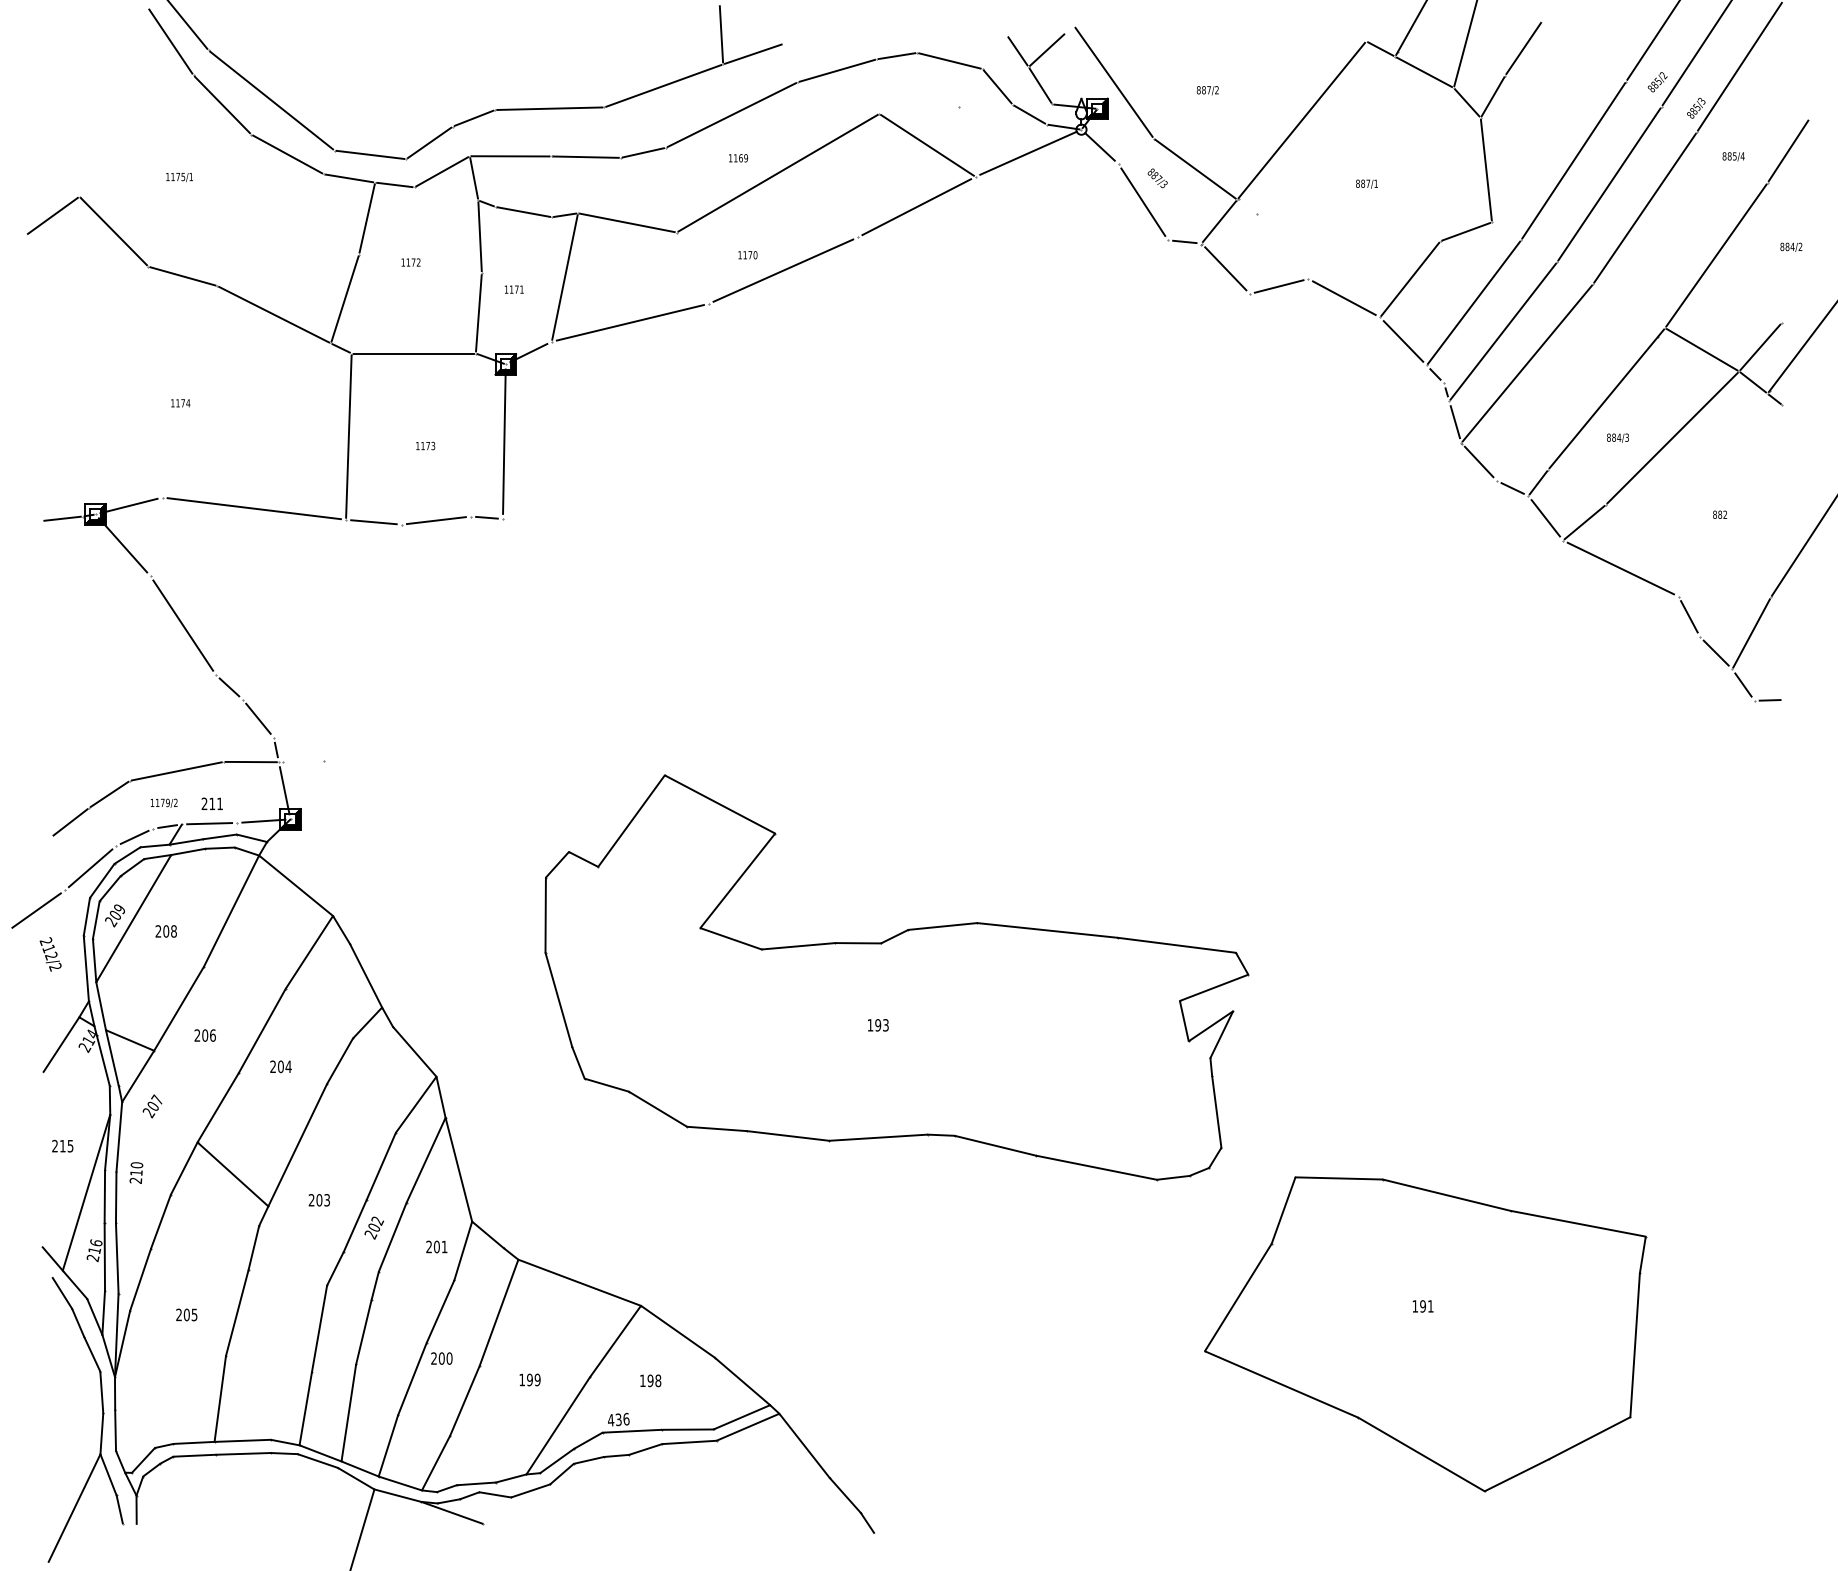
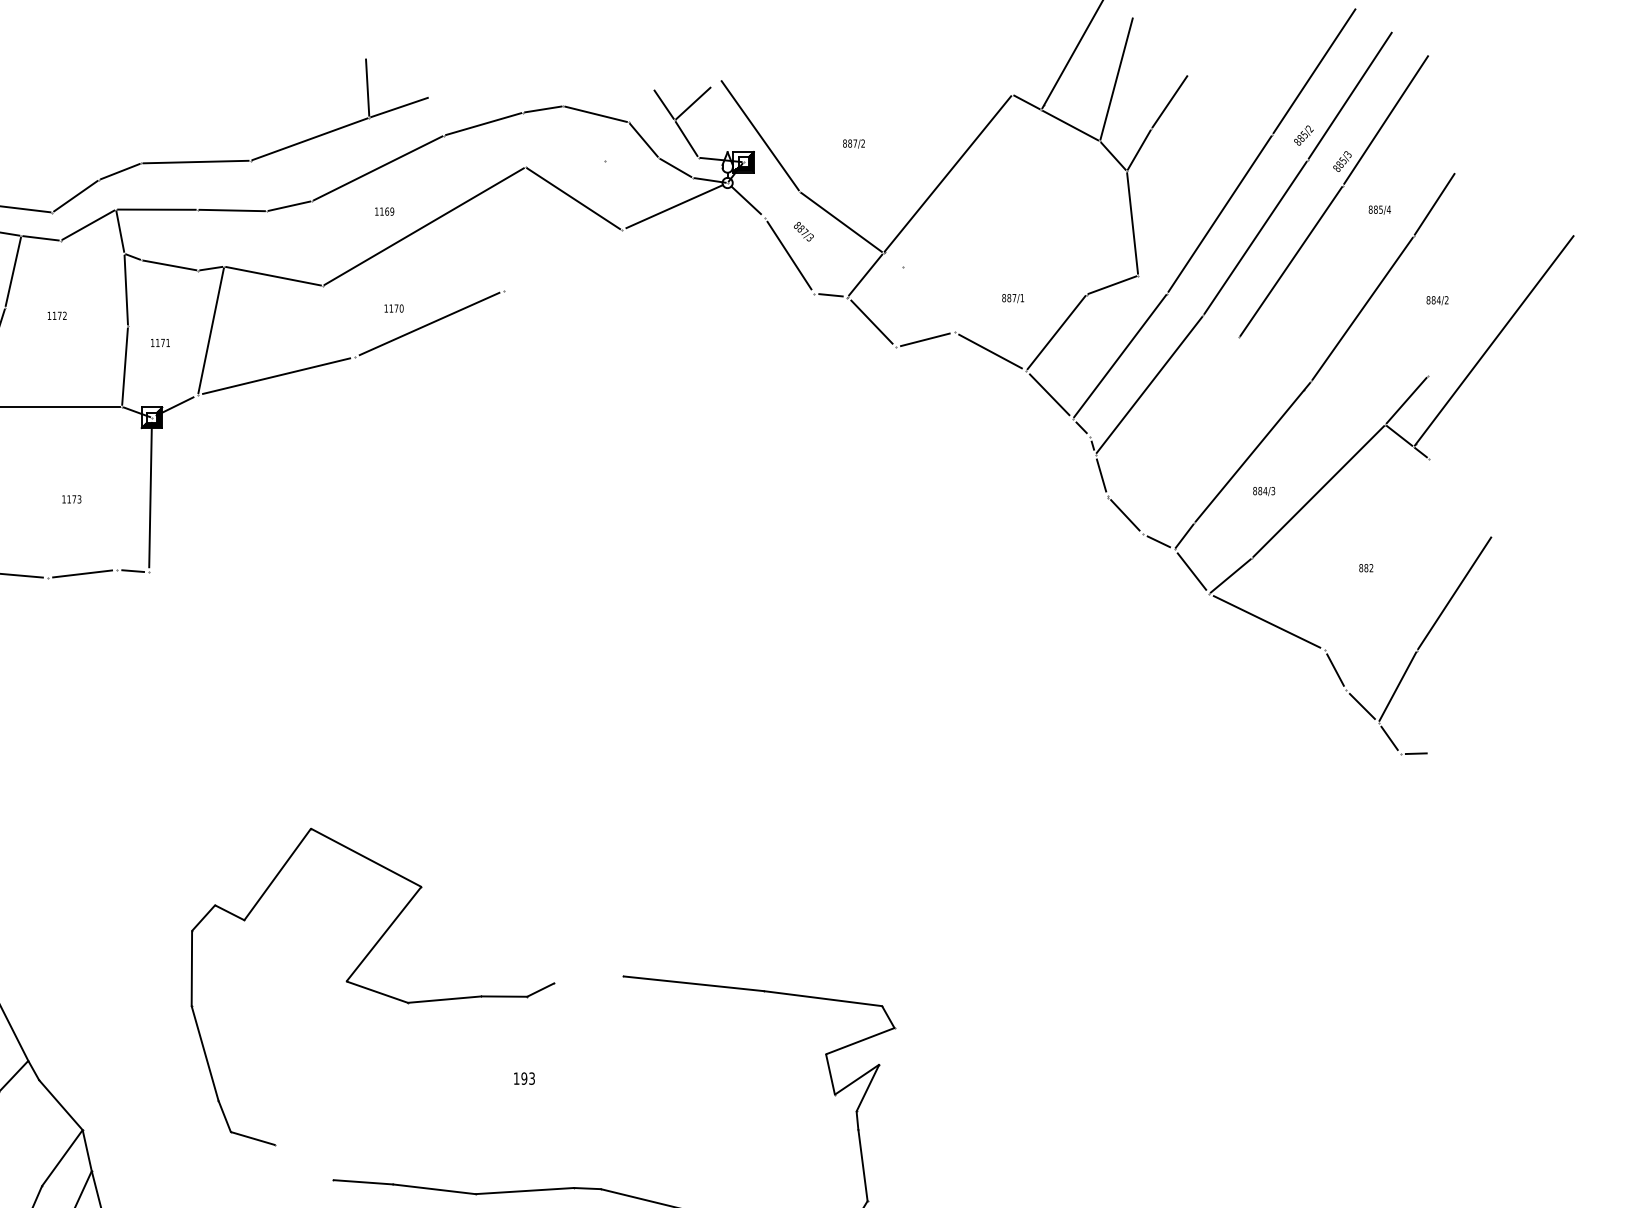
text: (1366, 183) -> (1012, 297), moved
line: (916, 207) -> (562, 260), removed
line: (1701, 349) -> (1347, 402), removed
line: (1526, 363) -> (1172, 416), removed
line: (942, 926) -> (588, 979), removed
line: (657, 1108) -> (303, 1161), removed

